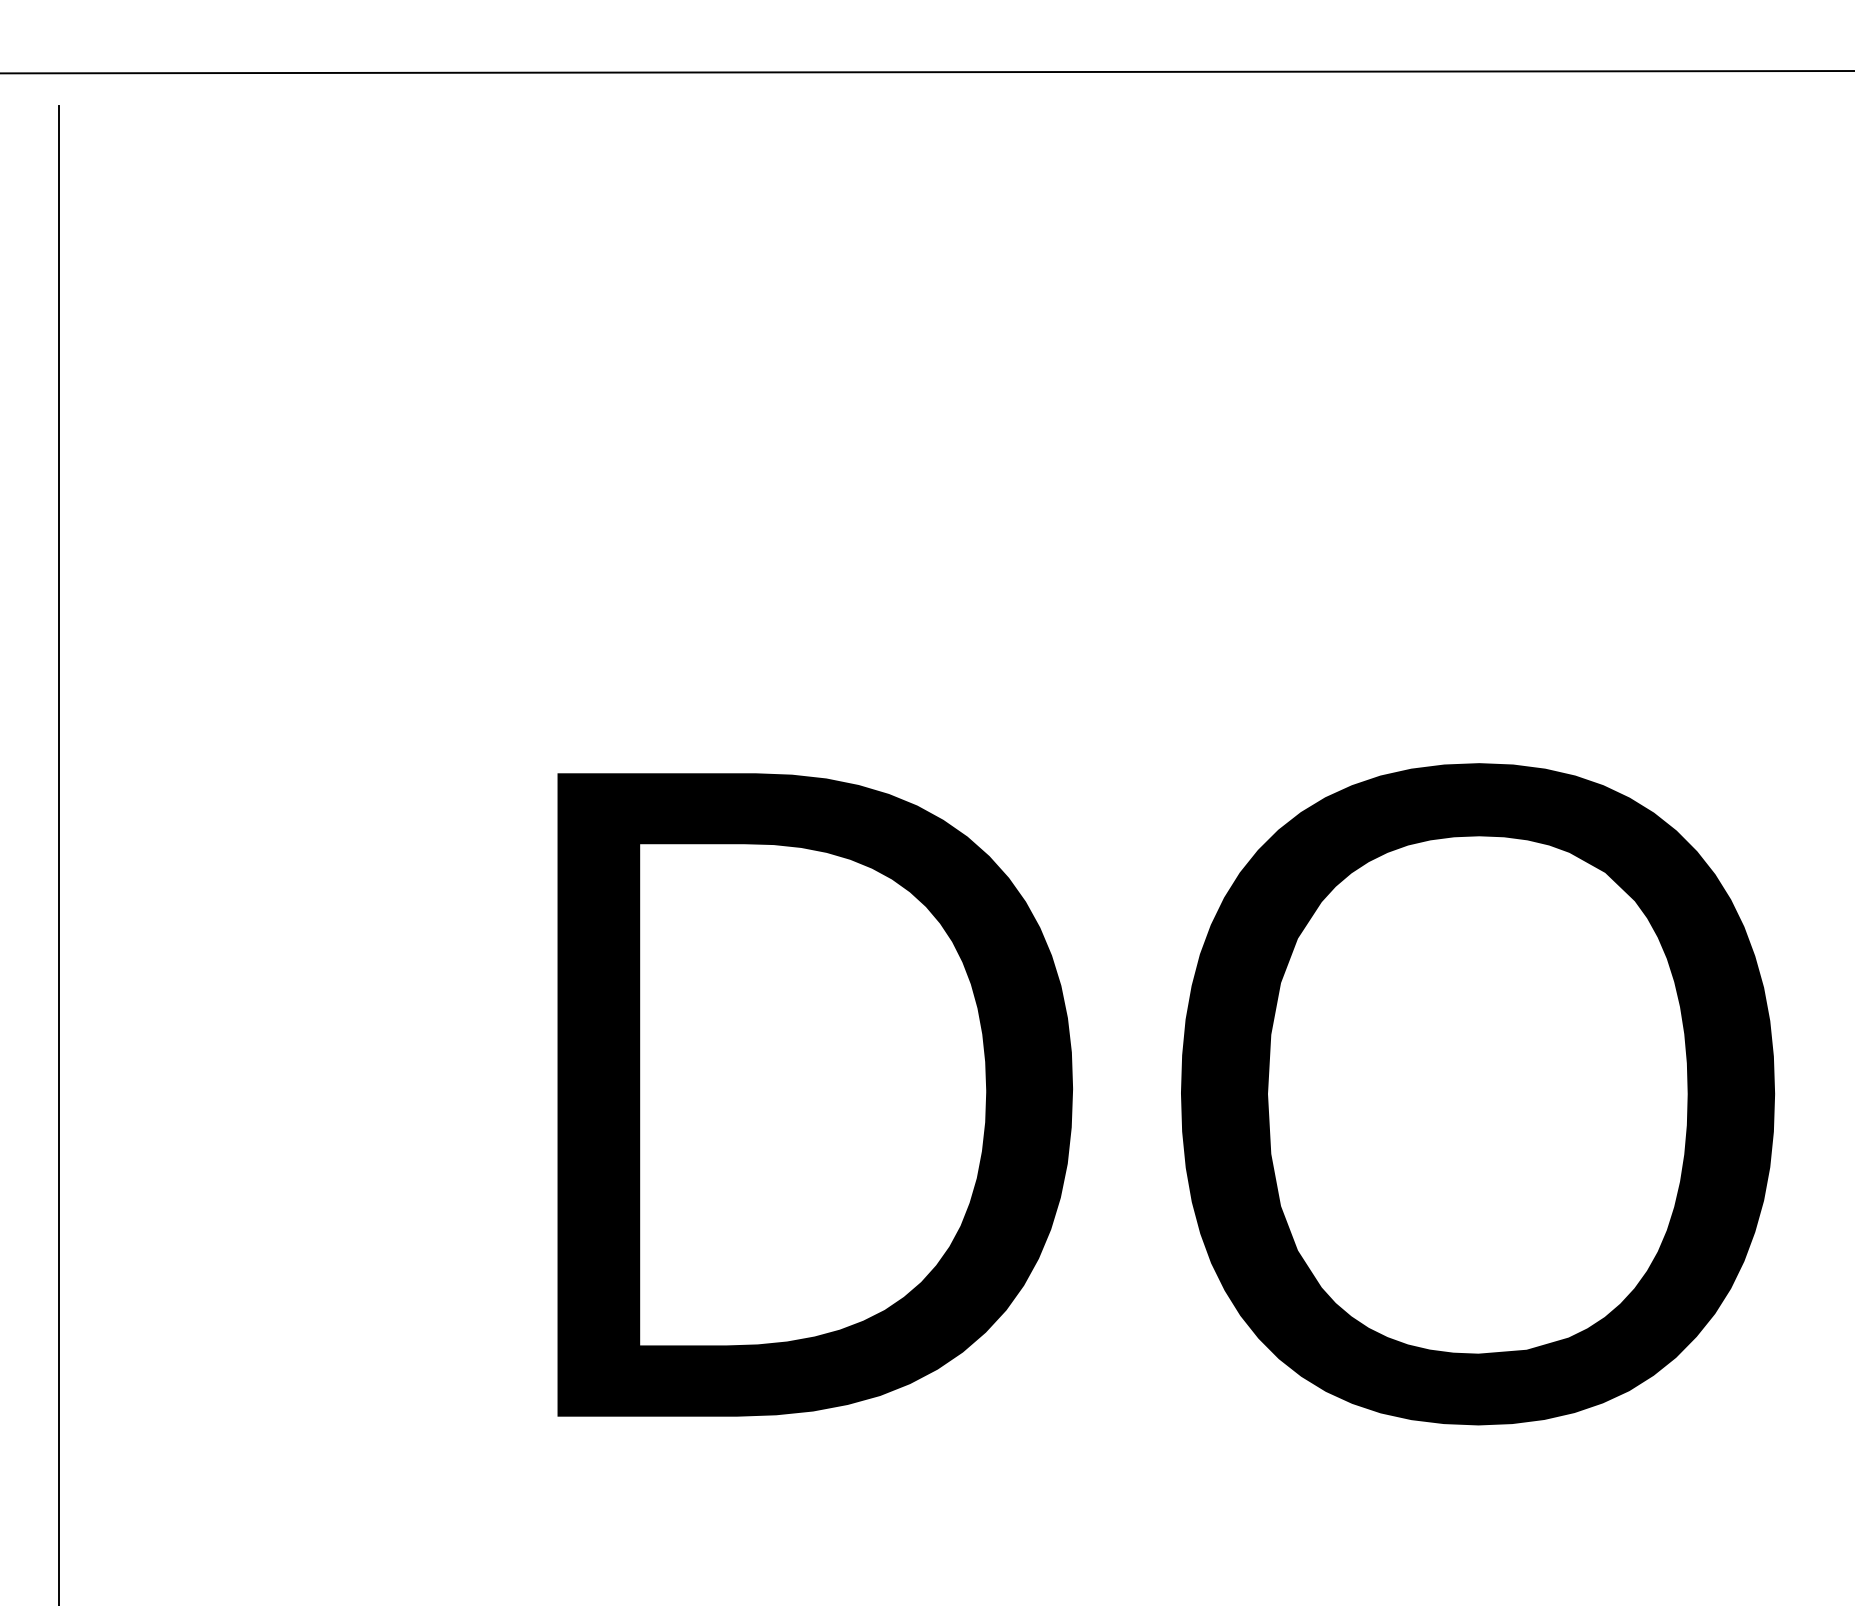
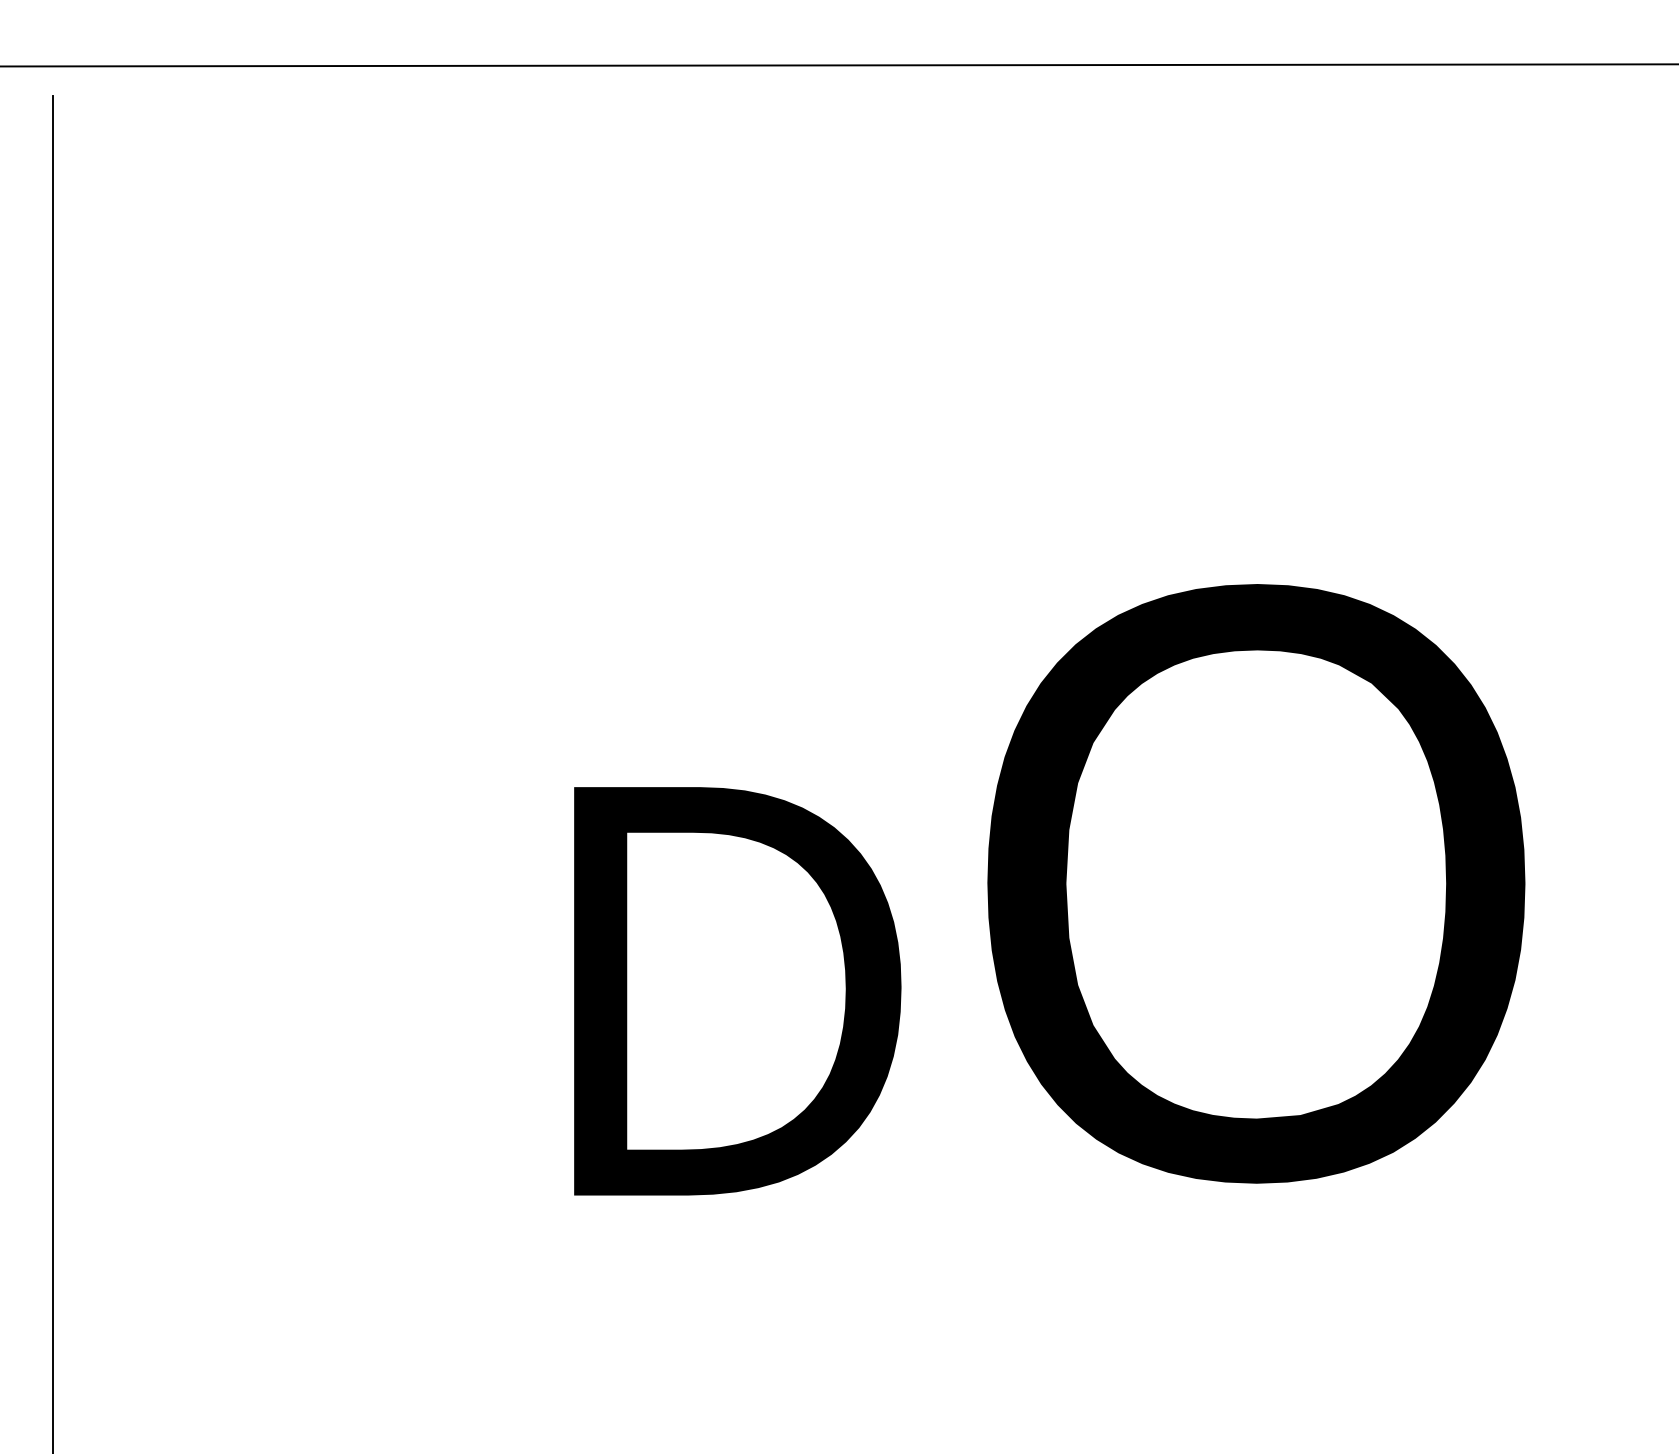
part: (814, 1094) -> (737, 990), size x0.7
part: (1477, 1094) -> (1255, 884), moved

